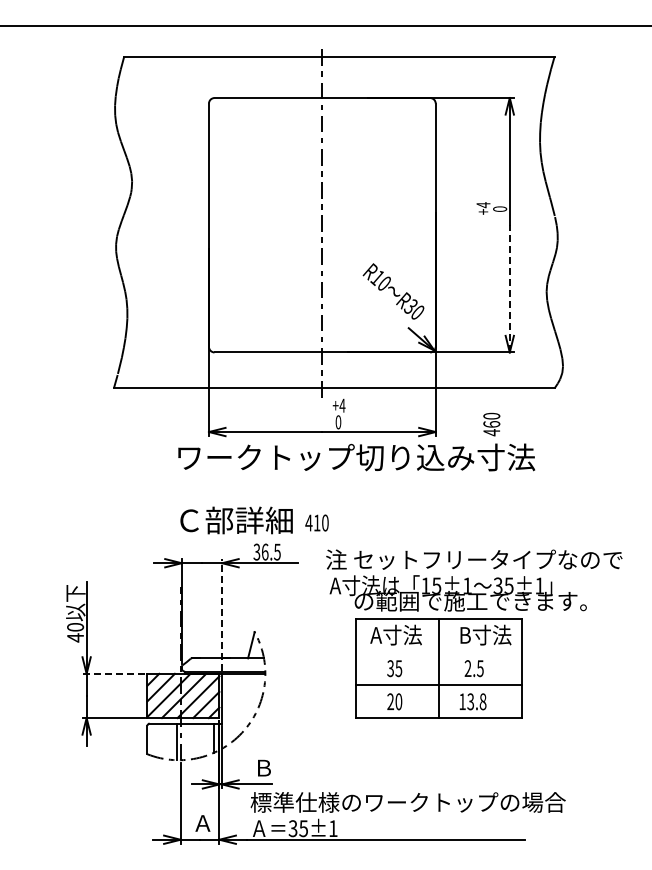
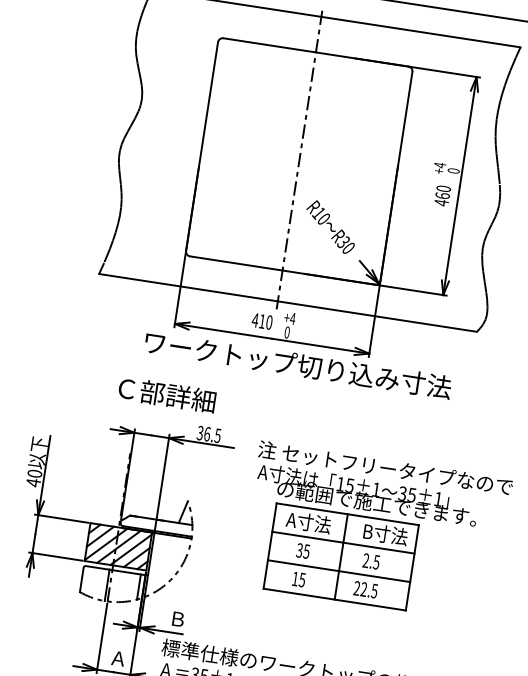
line: (509, 288) -> (451, 240), dashed -> solid
text: (393, 291) -> (330, 227), moved
text: (491, 424) -> (442, 195), moved
text: (236, 520) -> (167, 395), moved
text: (316, 522) -> (261, 320), moved
line: (222, 615) -> (162, 482), dashed -> solid
line: (439, 652) -> (343, 543), added
line: (113, 673) -> (61, 518), dashed -> solid
text: (394, 701) -> (298, 579), 20 -> 15
text: (472, 701) -> (365, 589), 13.8 -> 22.5

